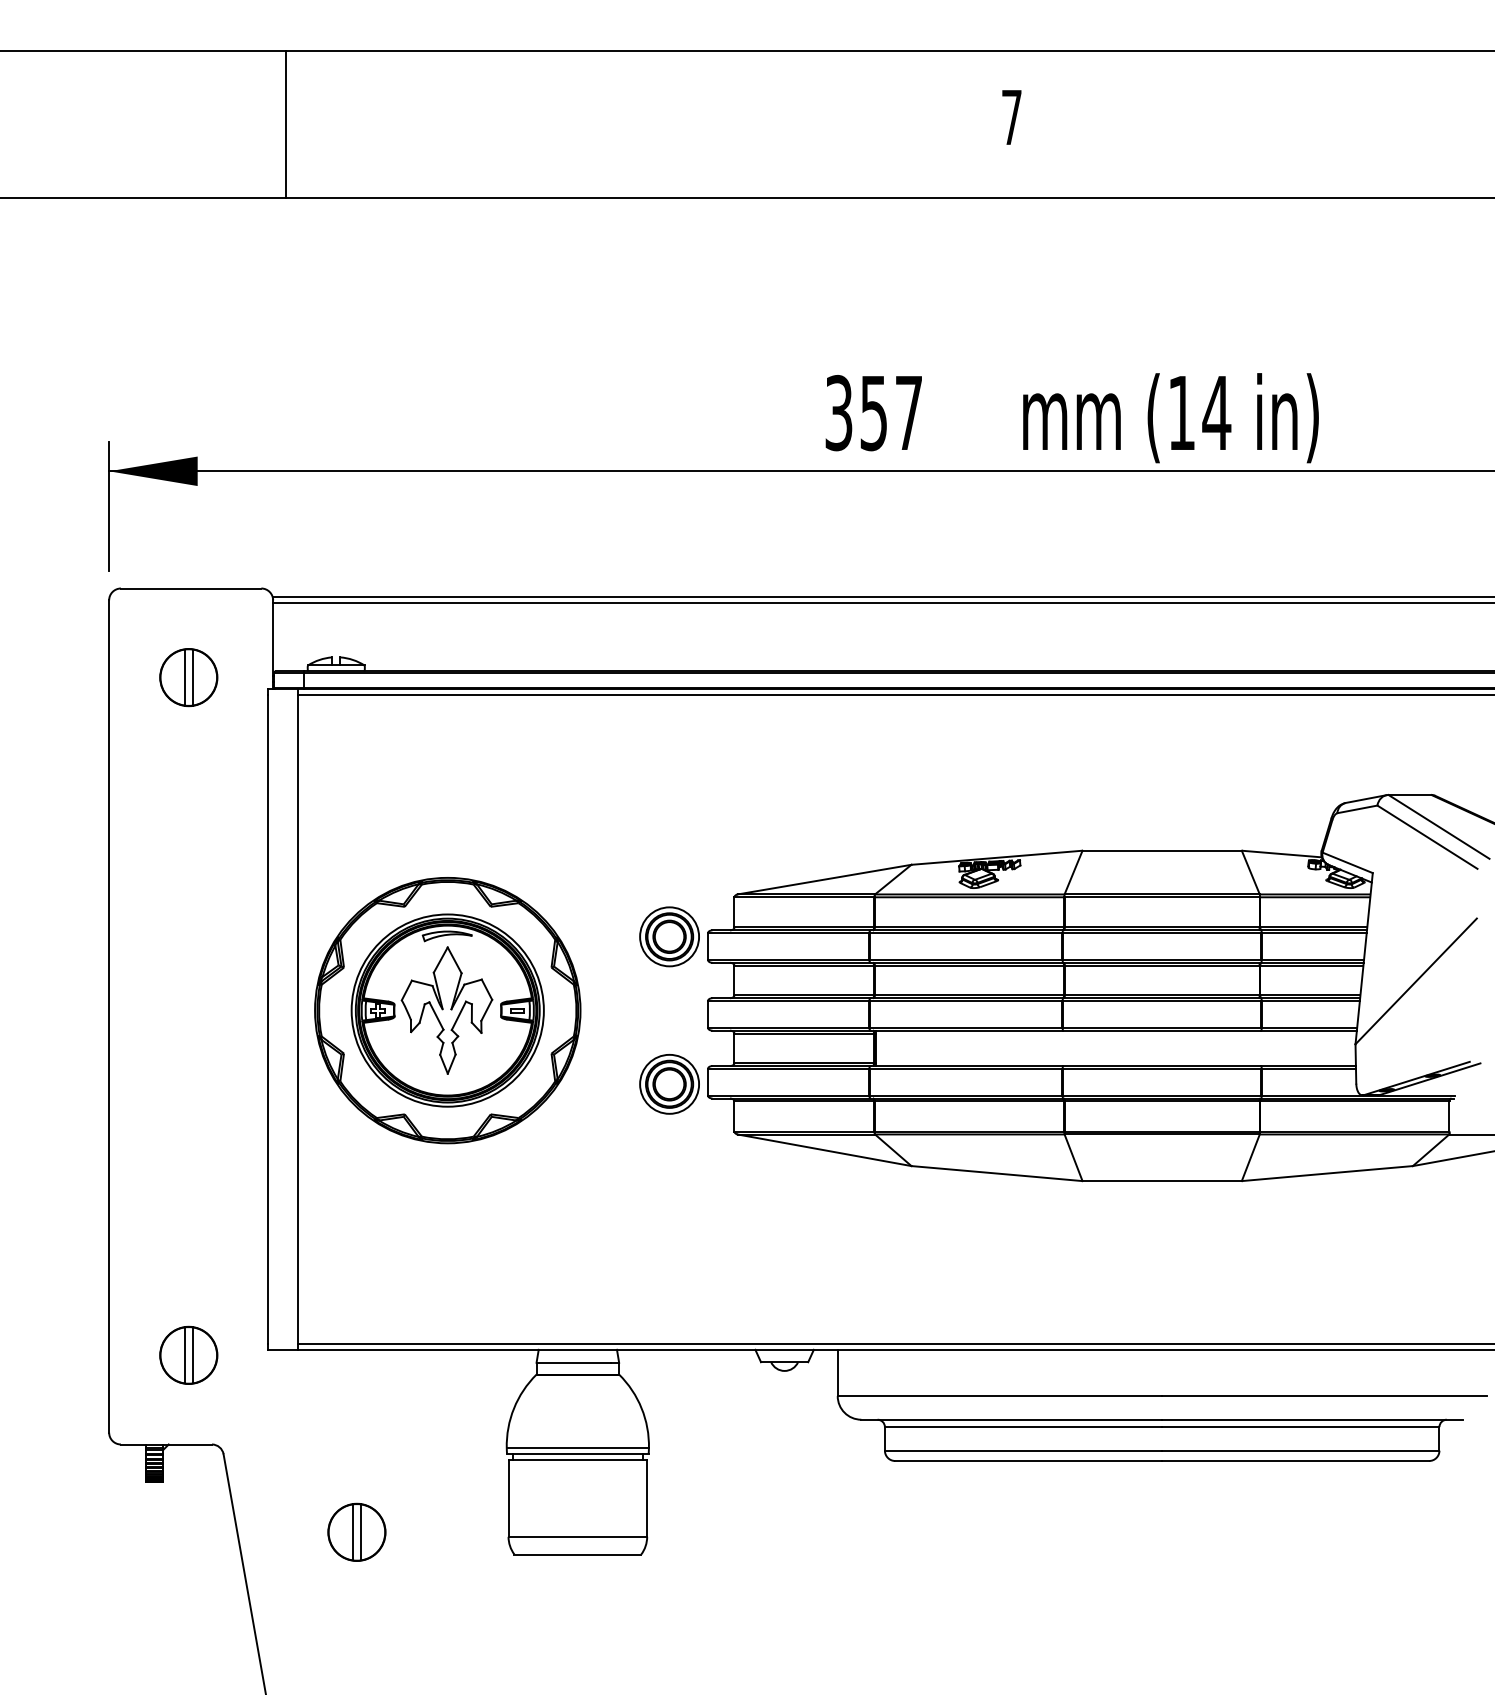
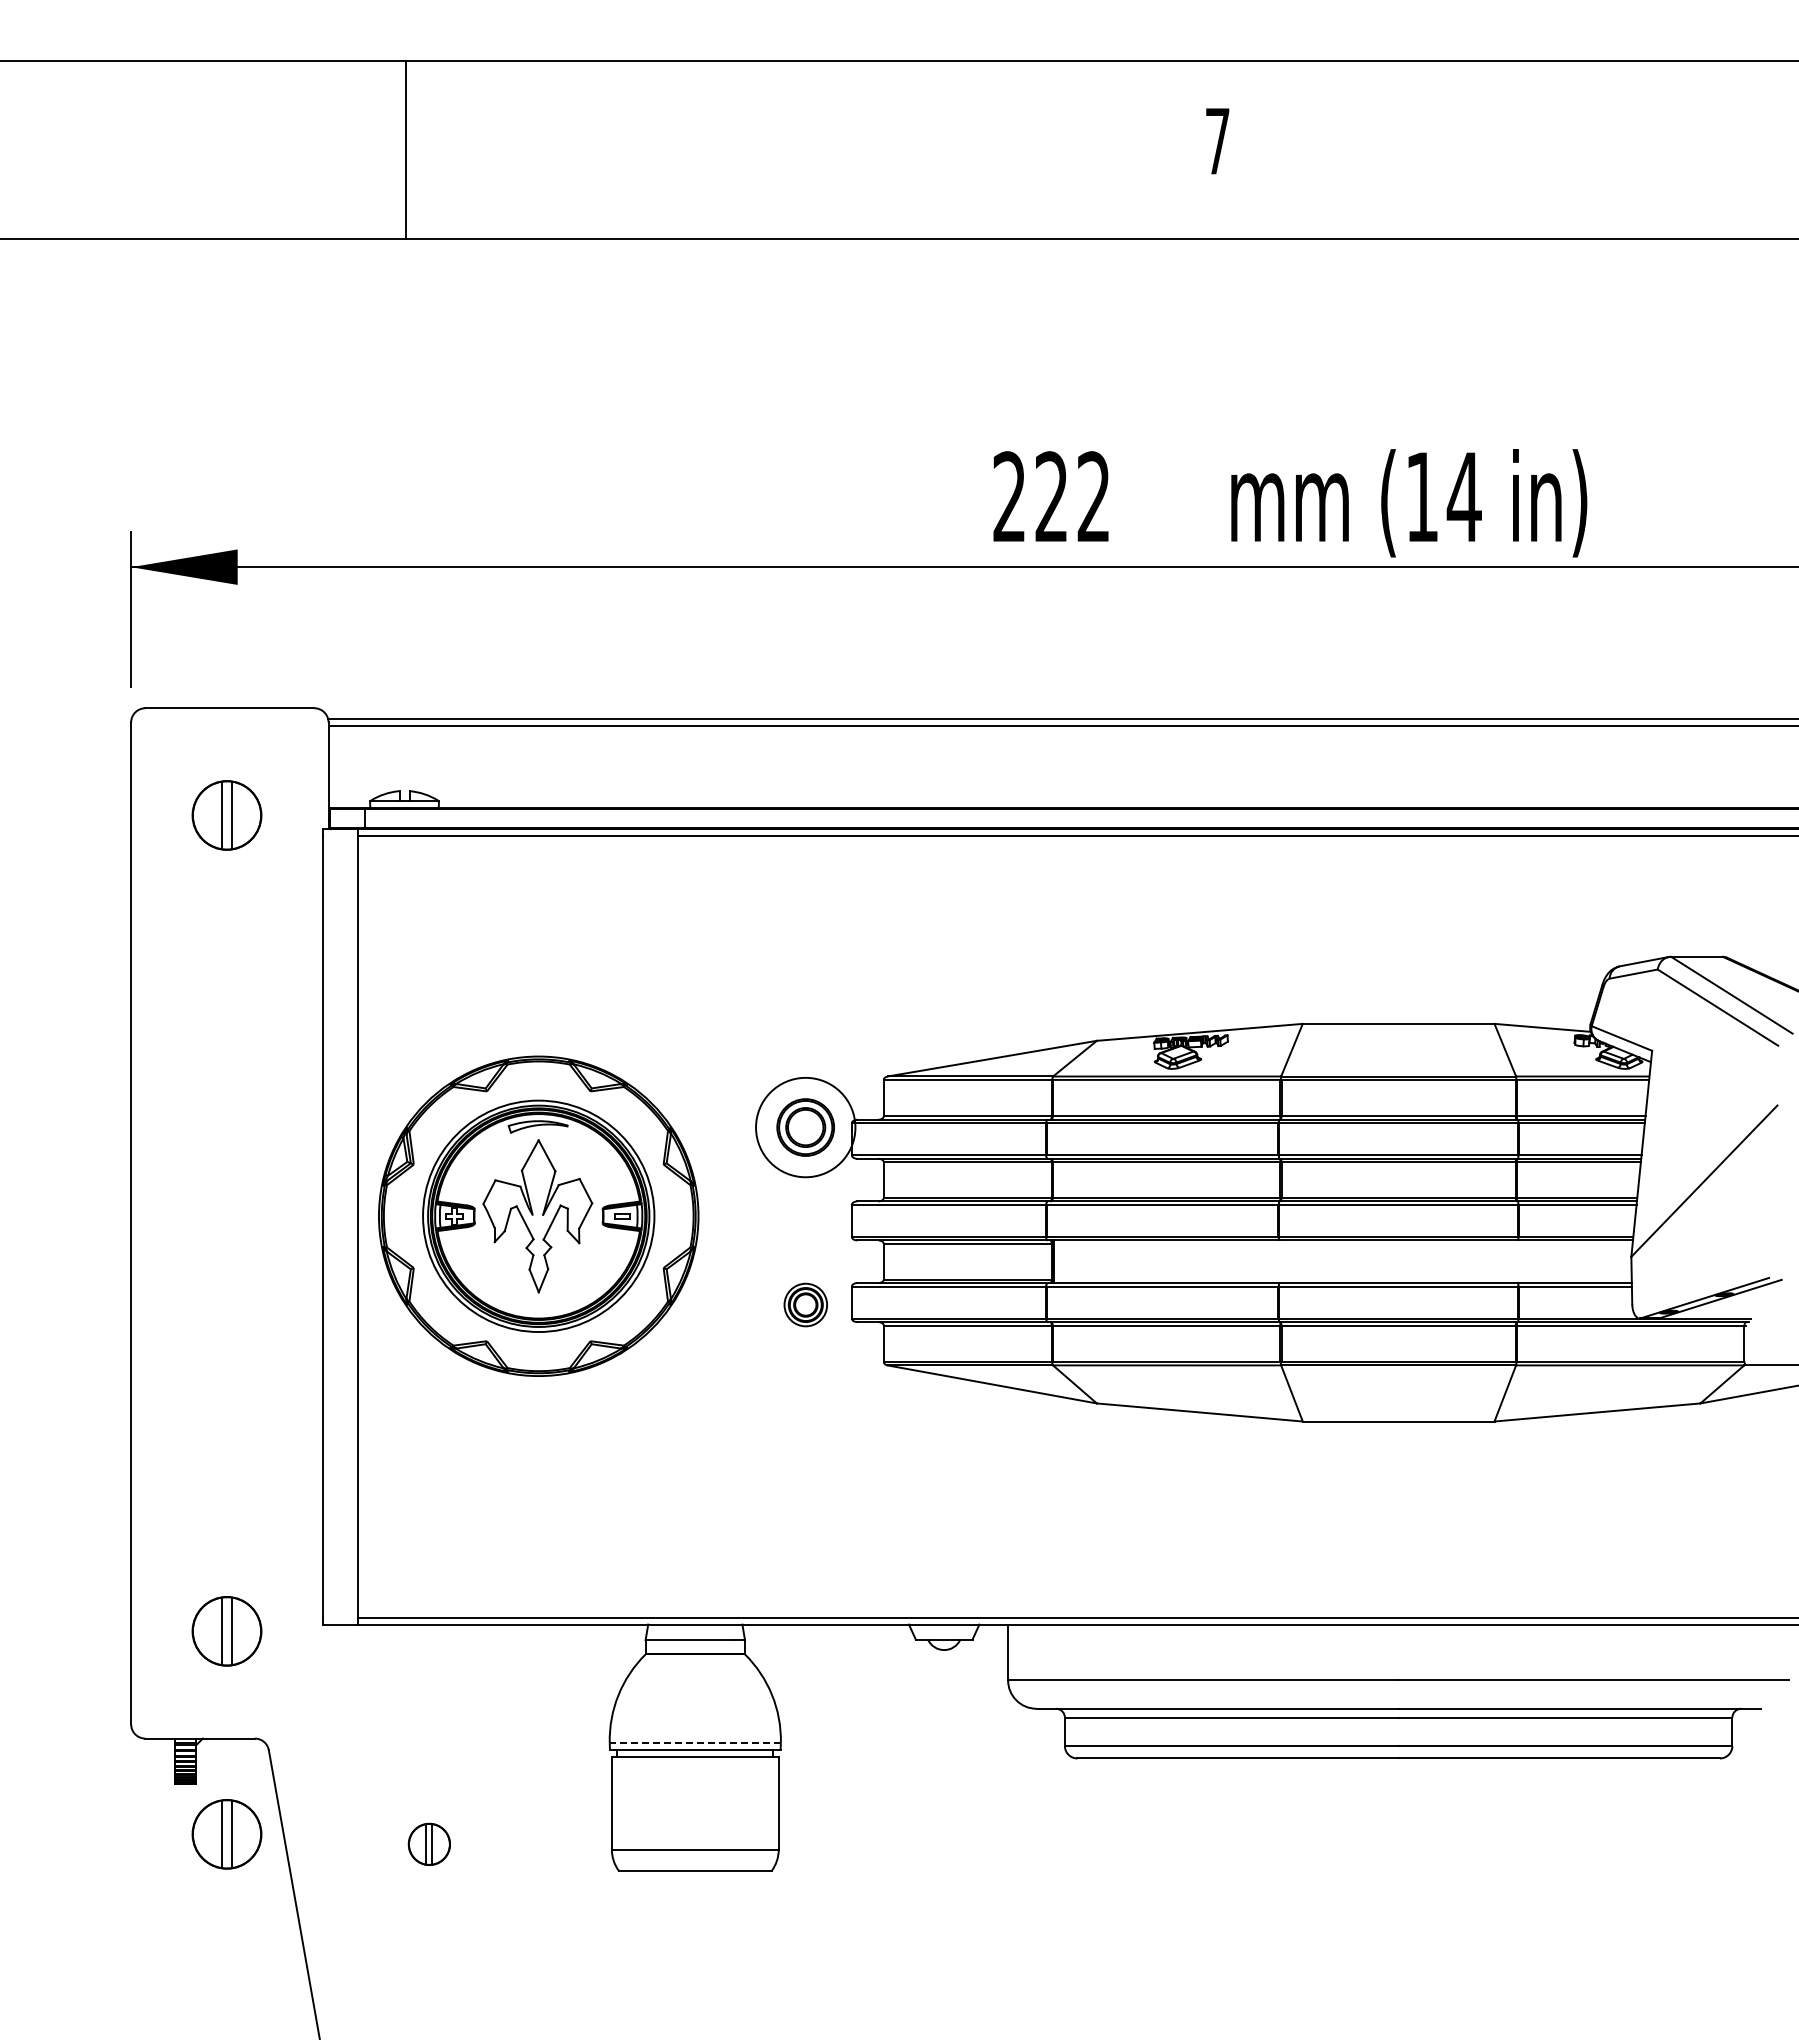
line: (286, 124) -> (406, 149), moved
text: (873, 413) -> (1051, 497), 357 -> 222
circle: (669, 936) -> (805, 1127), size x1.4
part: (669, 1083) -> (805, 1304), size x0.6
line: (578, 1448) -> (695, 1743), solid -> dashed
part: (188, 1524) -> (226, 1834), added
part: (357, 1532) -> (429, 1844), size x0.6

